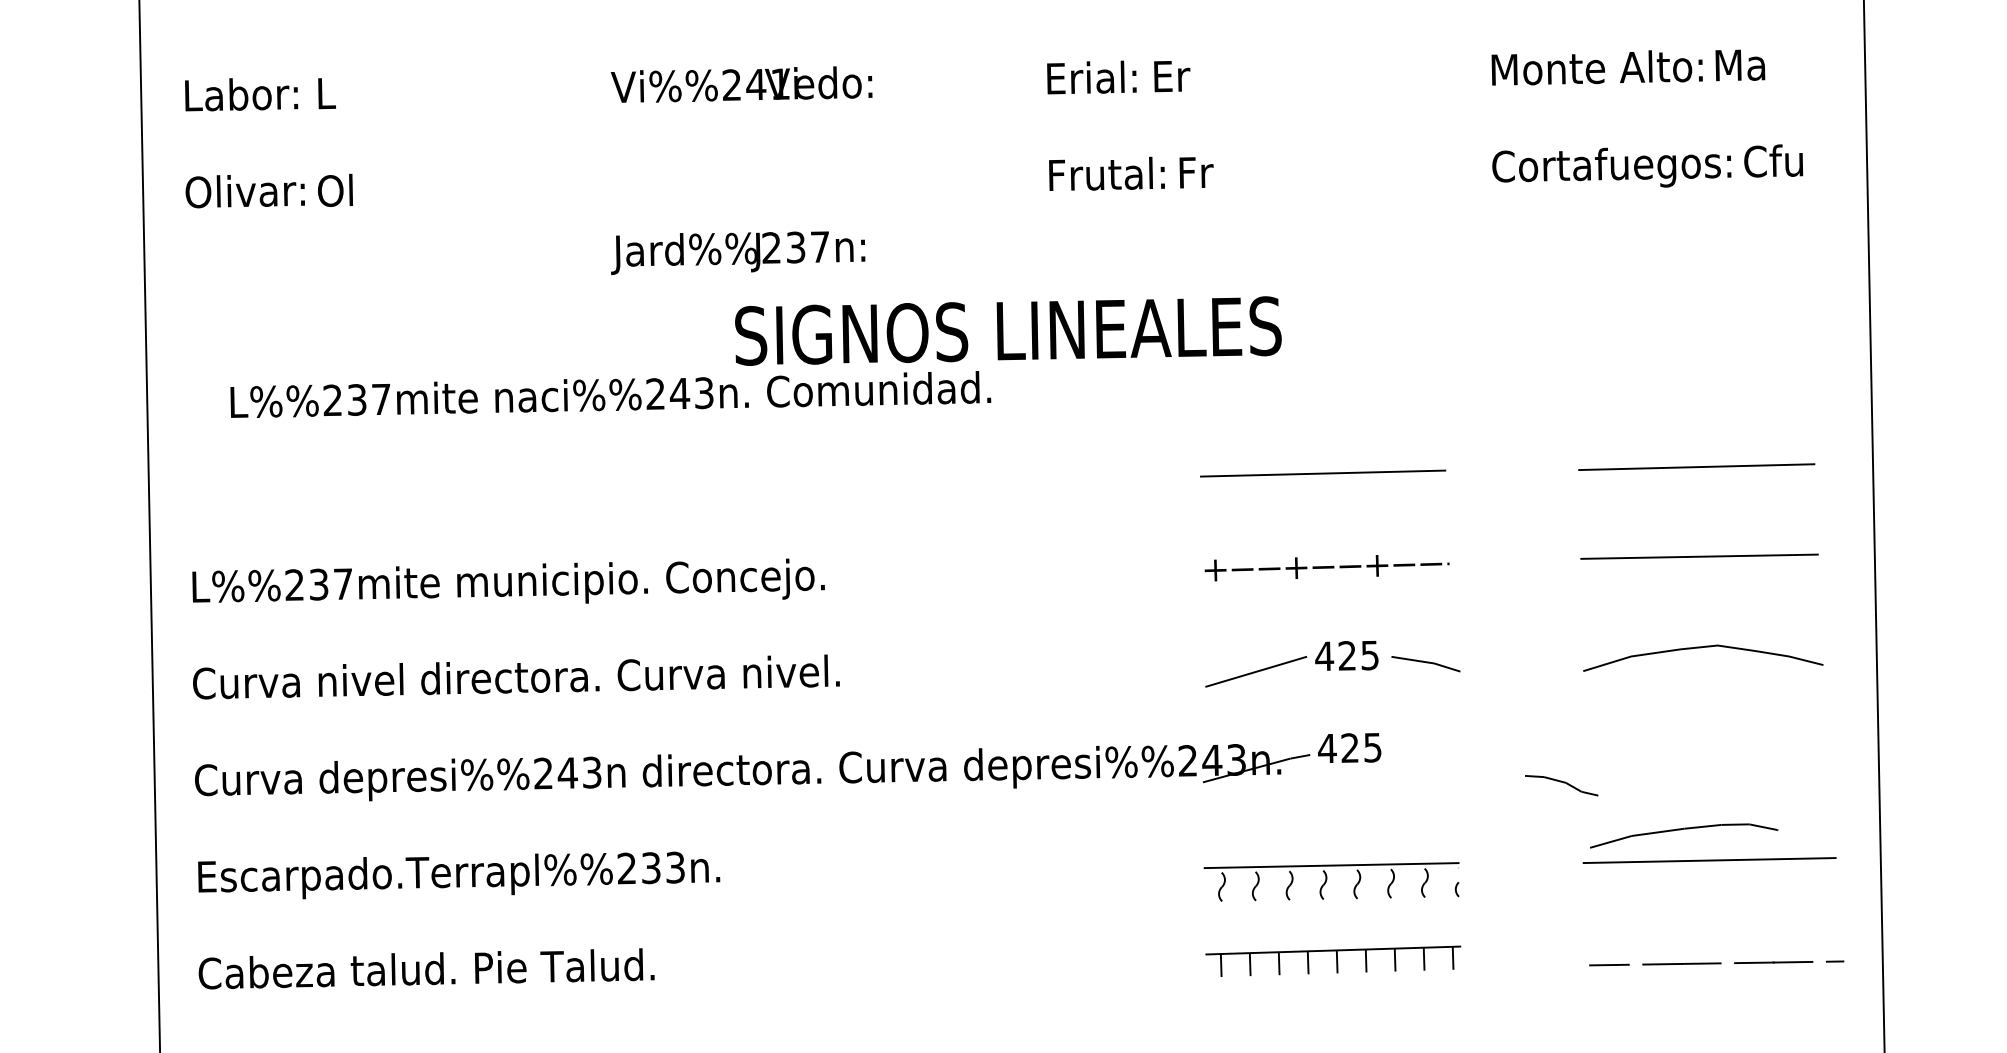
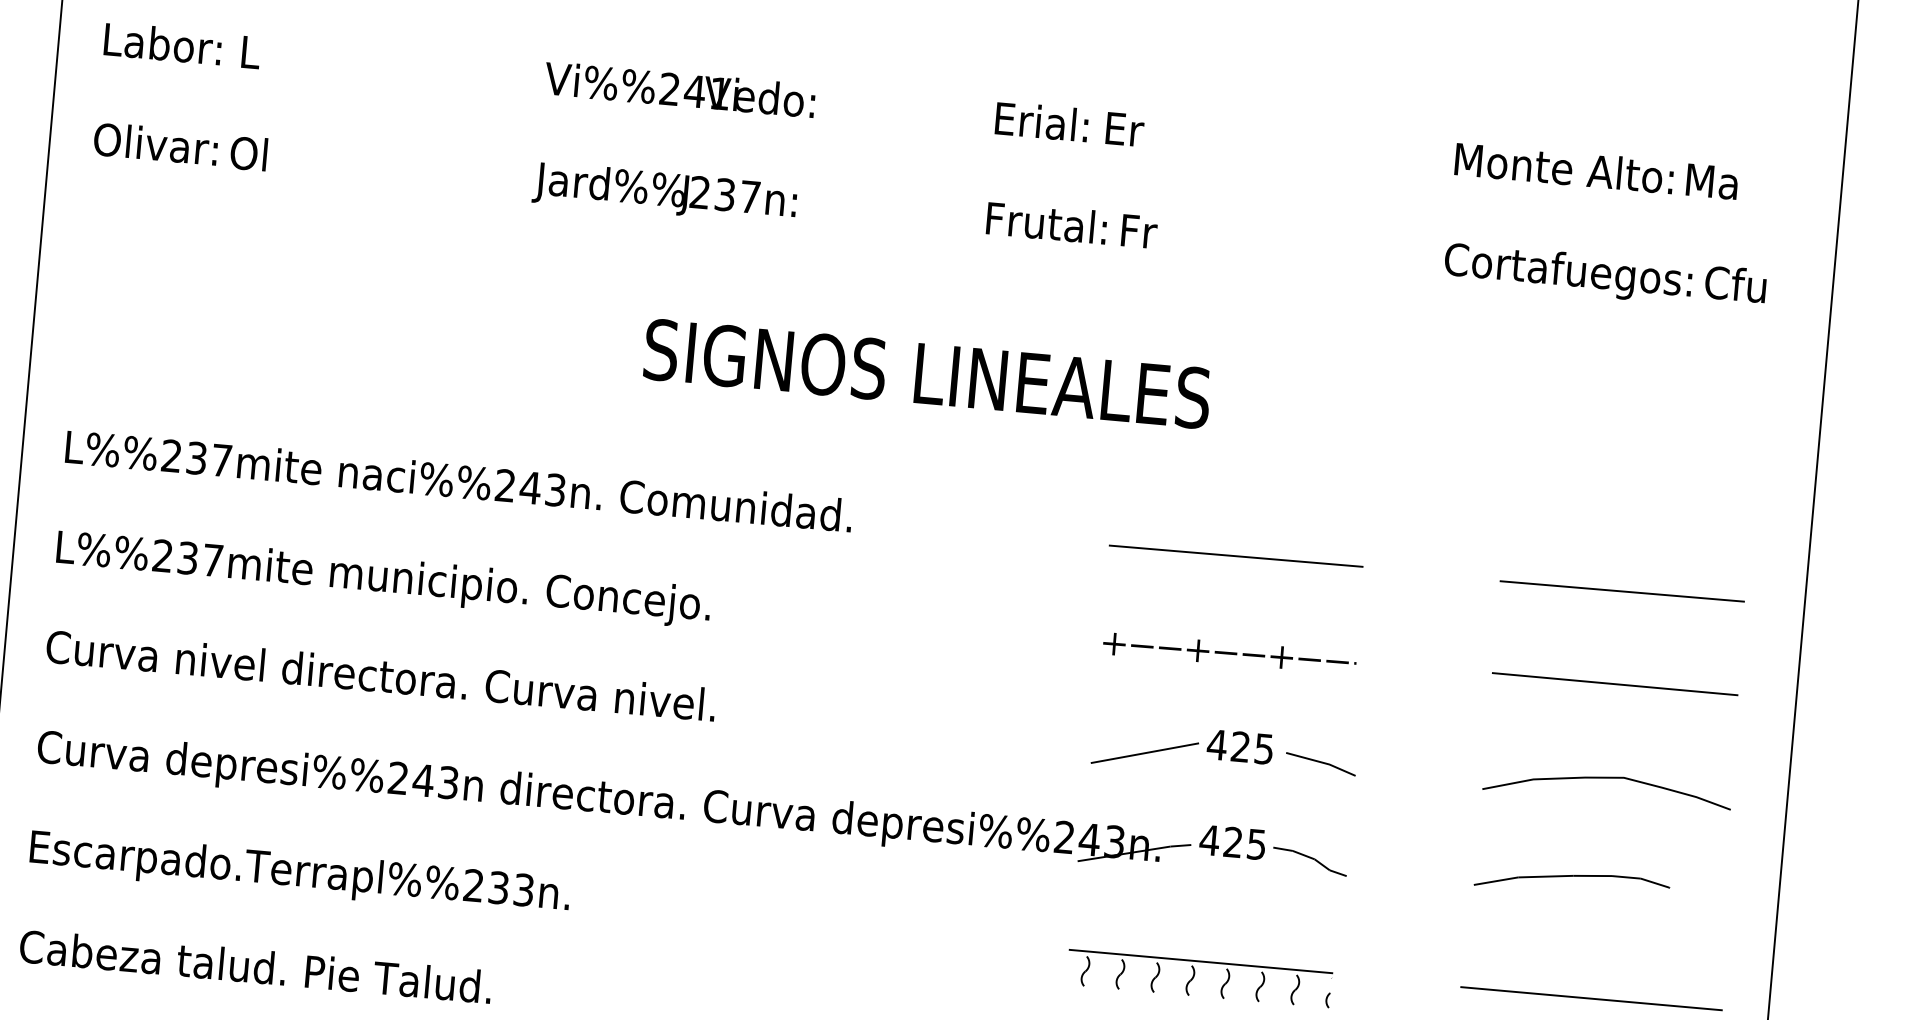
text: (738, 253) -> (665, 194), moved
text: (610, 394) -> (458, 481), moved
line: (1563, 783) -> (1312, 859), moved
curve: (1684, 829) -> (1573, 876), moved

